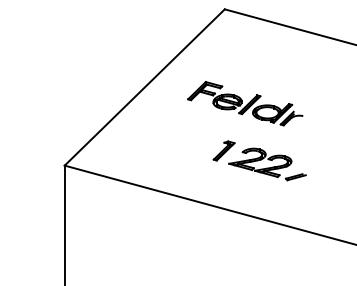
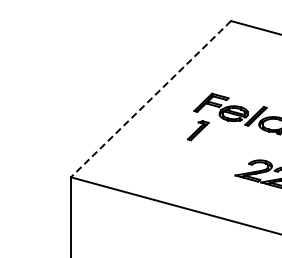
line: (144, 87) -> (150, 99), solid -> dashed
part: (223, 150) -> (197, 130), moved

